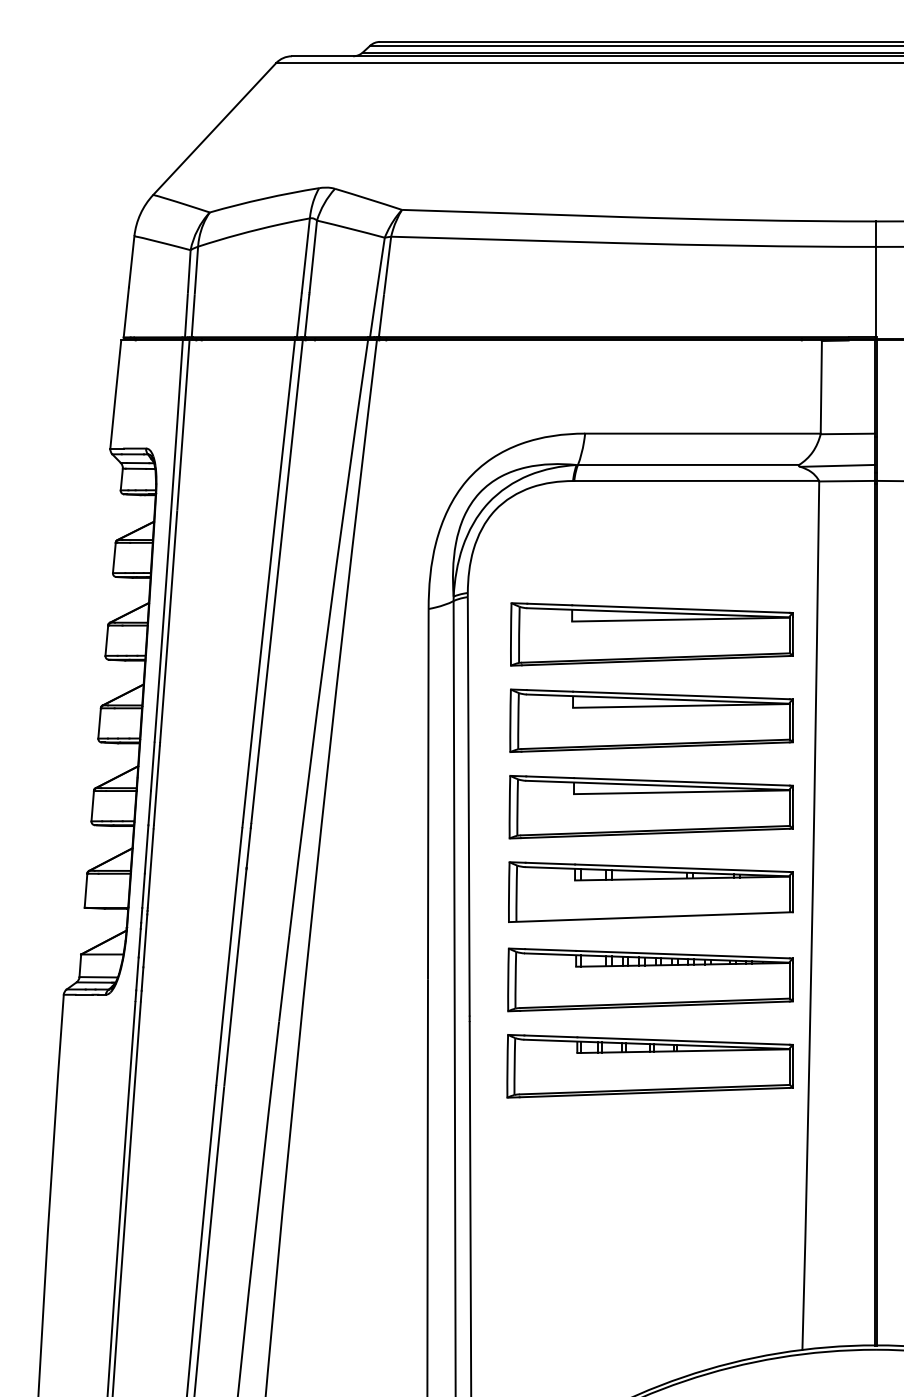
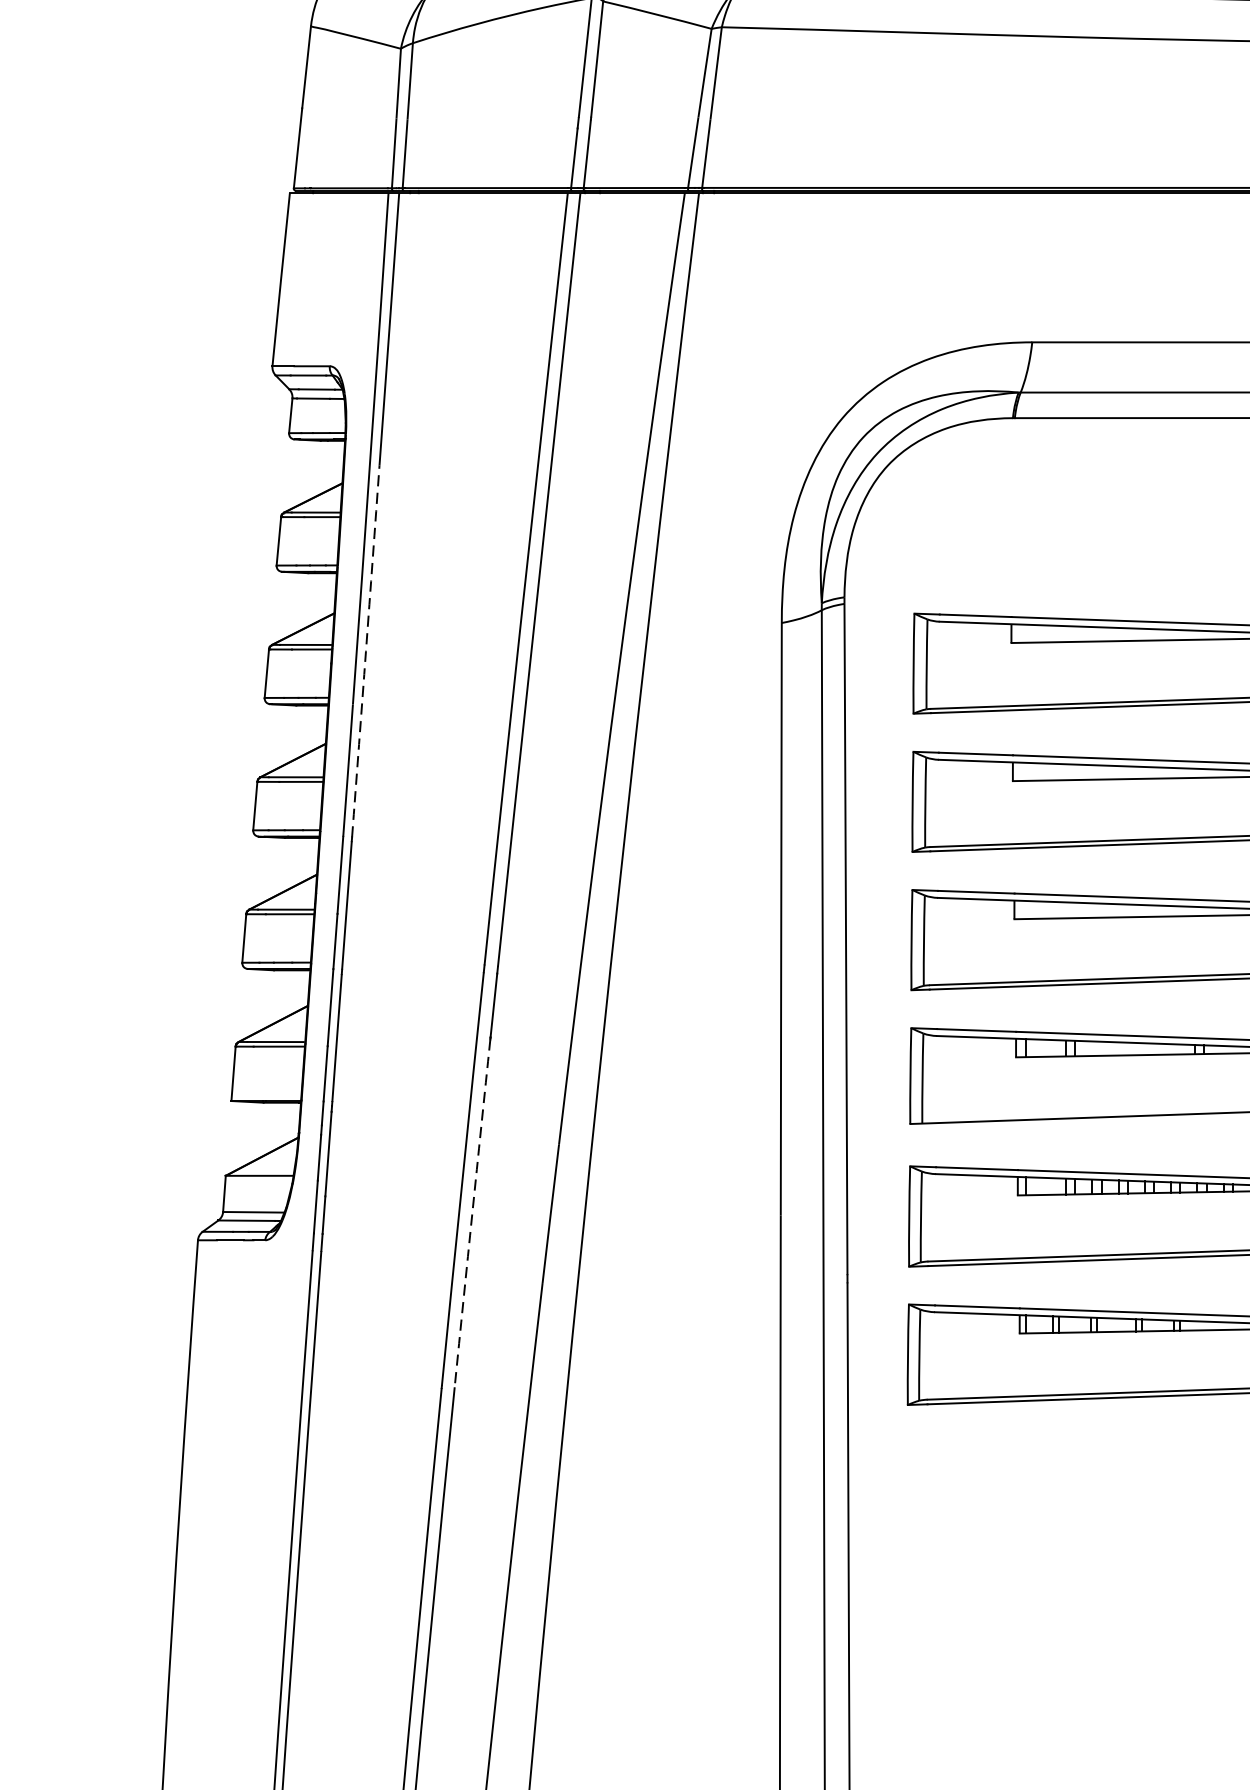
arc: (168, 626) -> (365, 650), solid -> dashed
arc: (235, 977) -> (472, 1212), solid -> dashed

